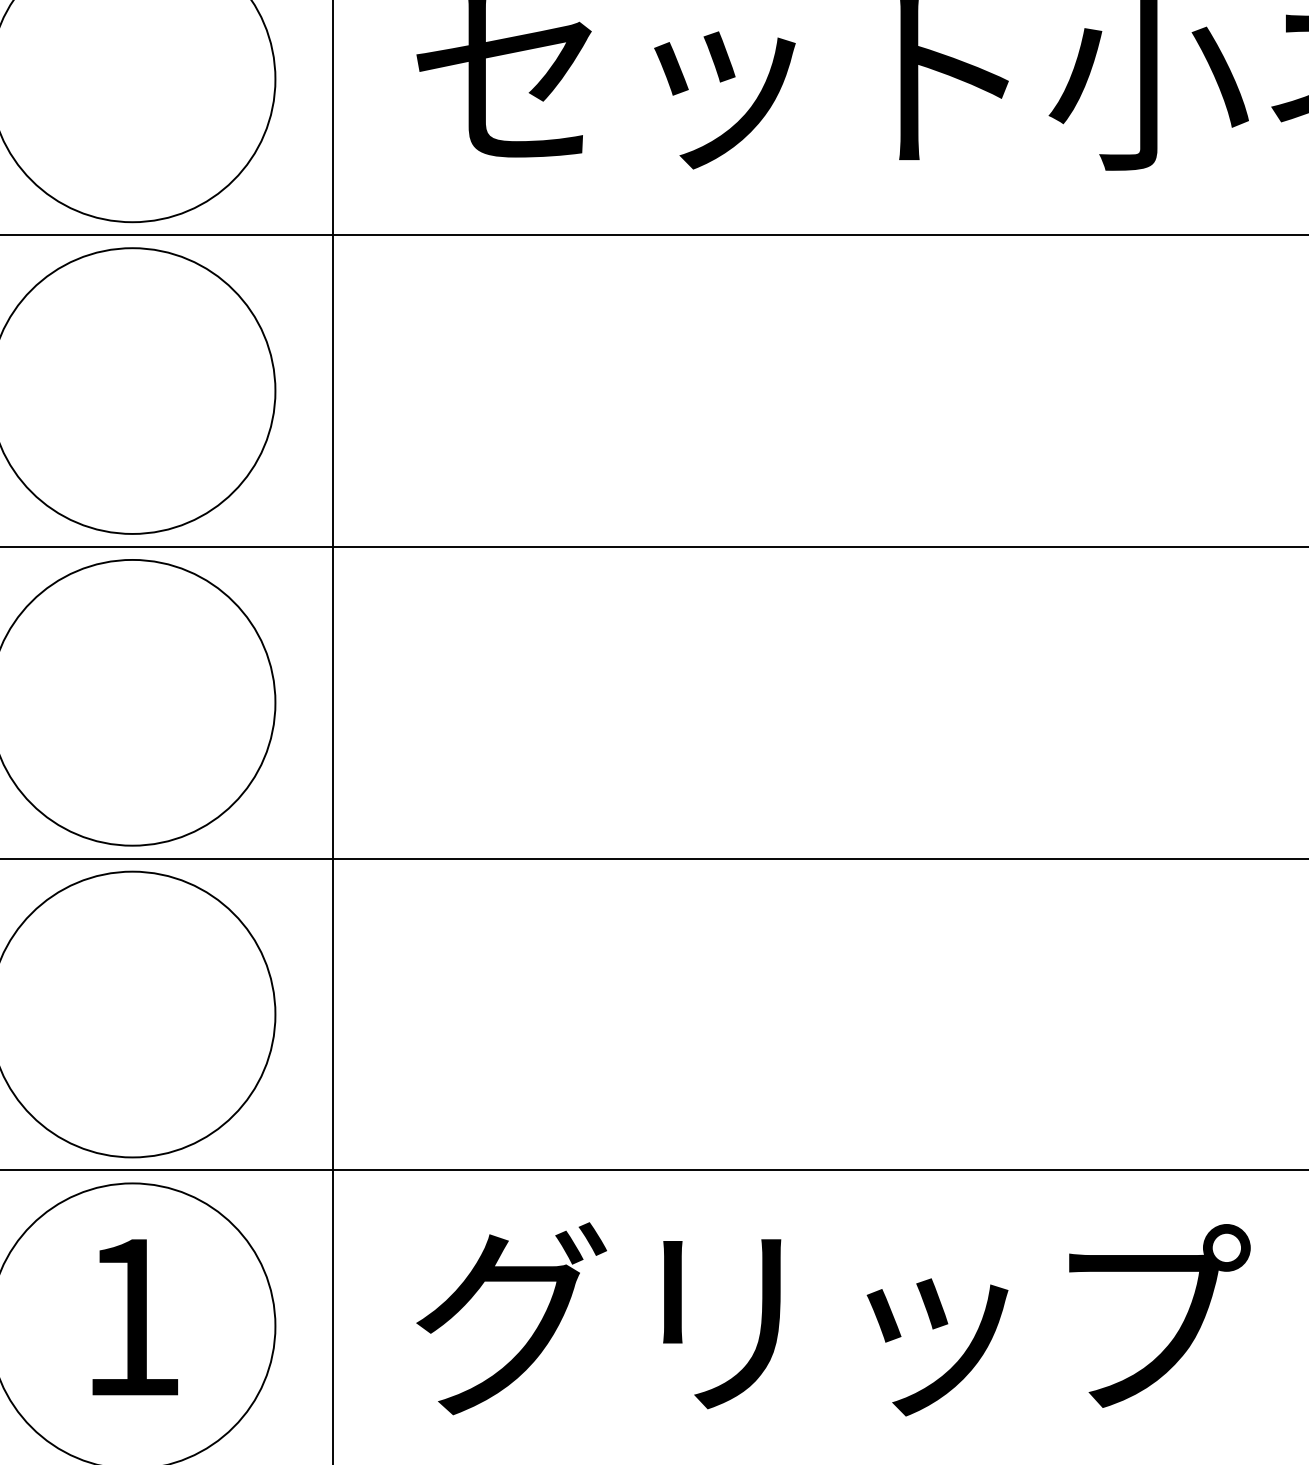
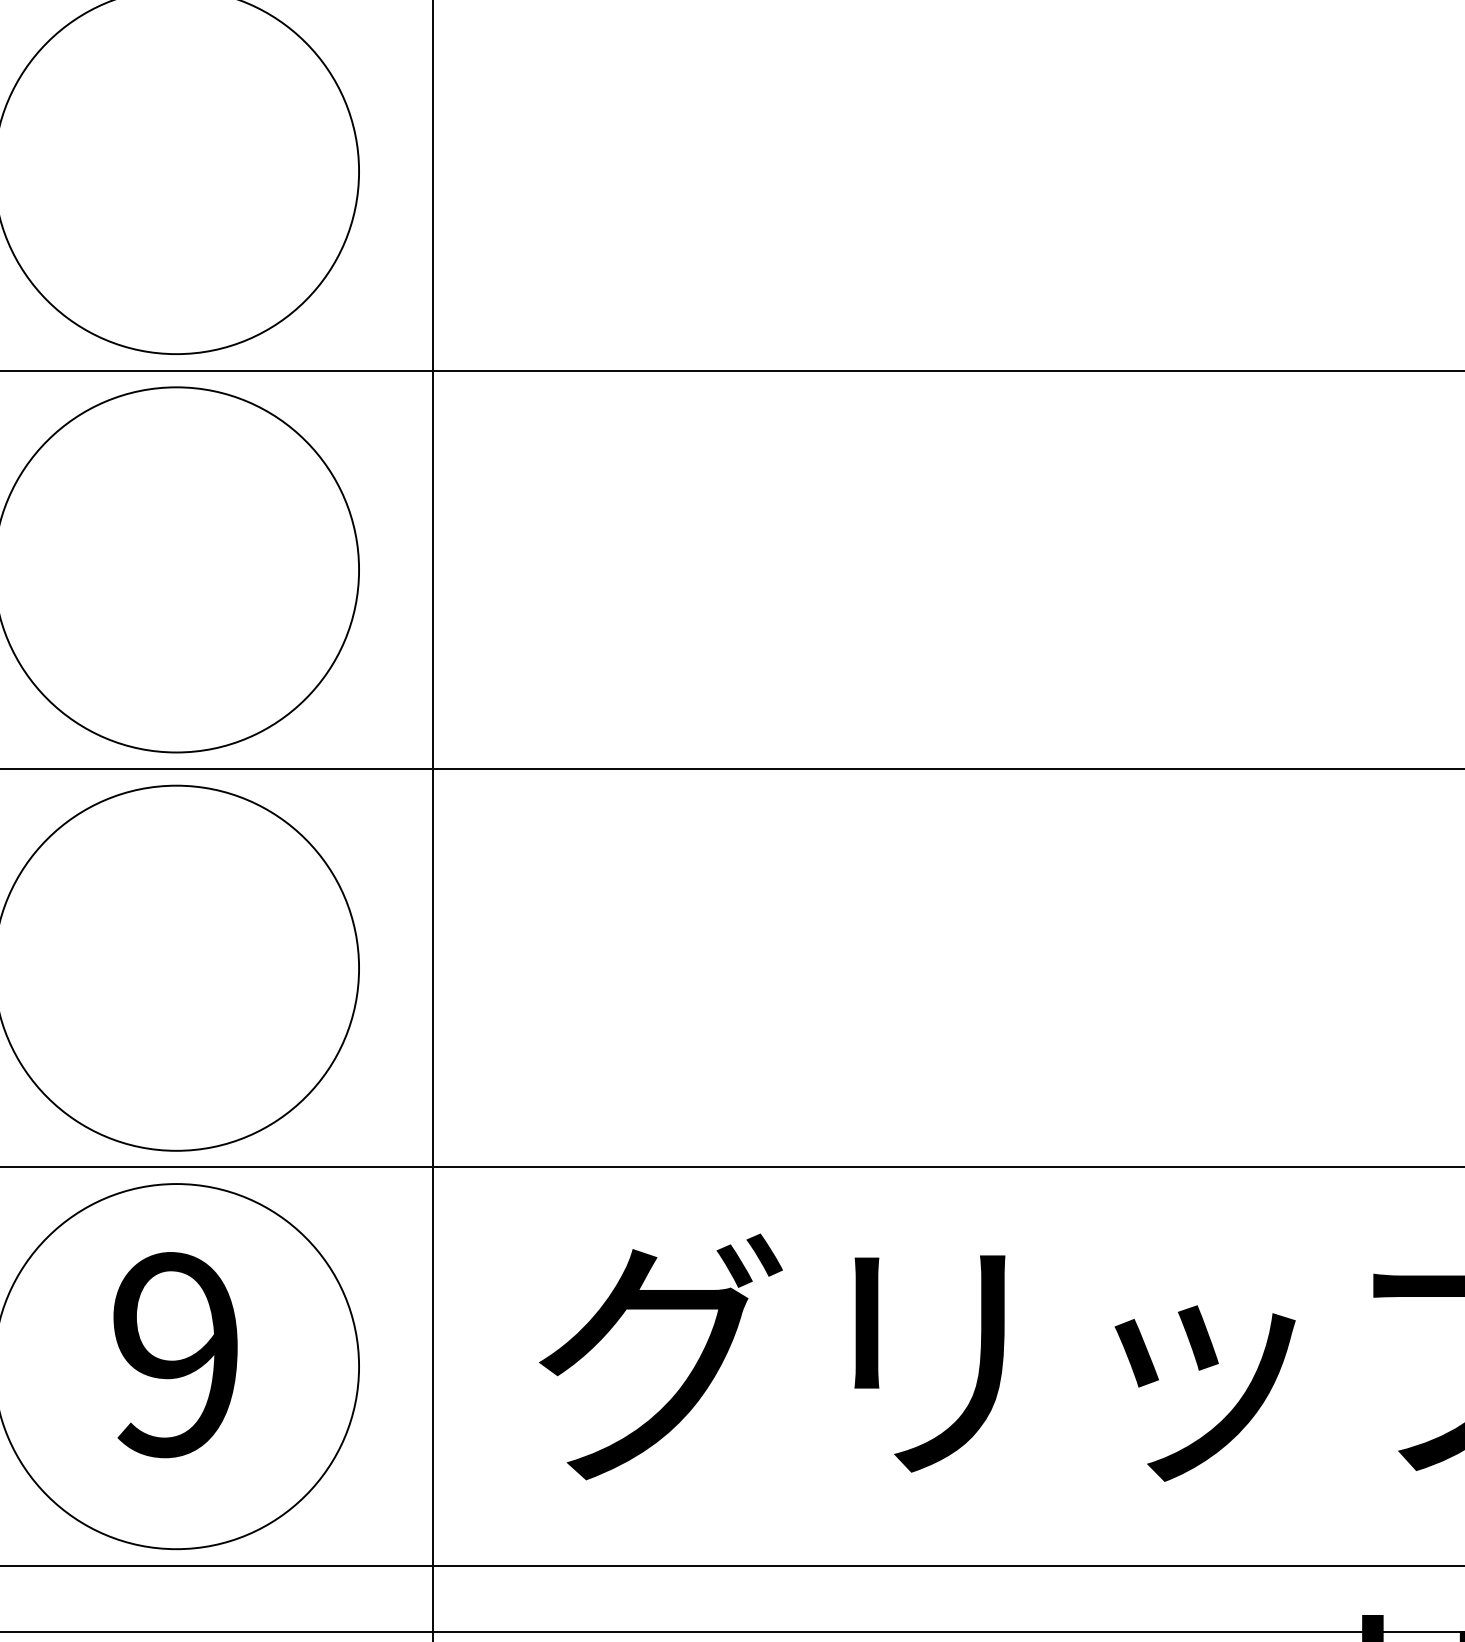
text: (131, 1316) -> (175, 1354), 1 -> 9

